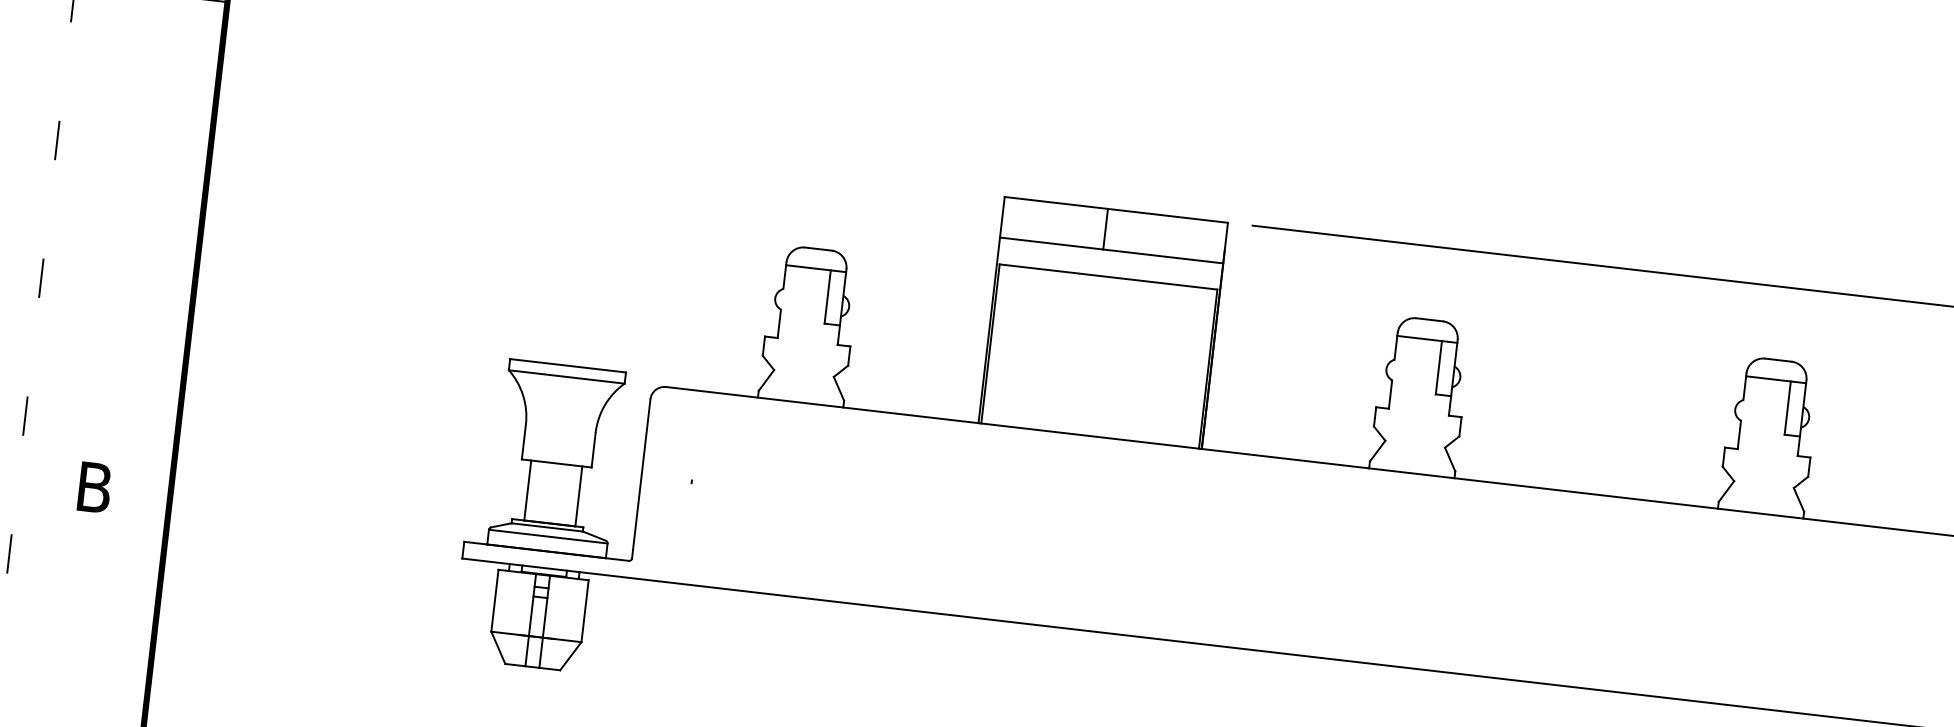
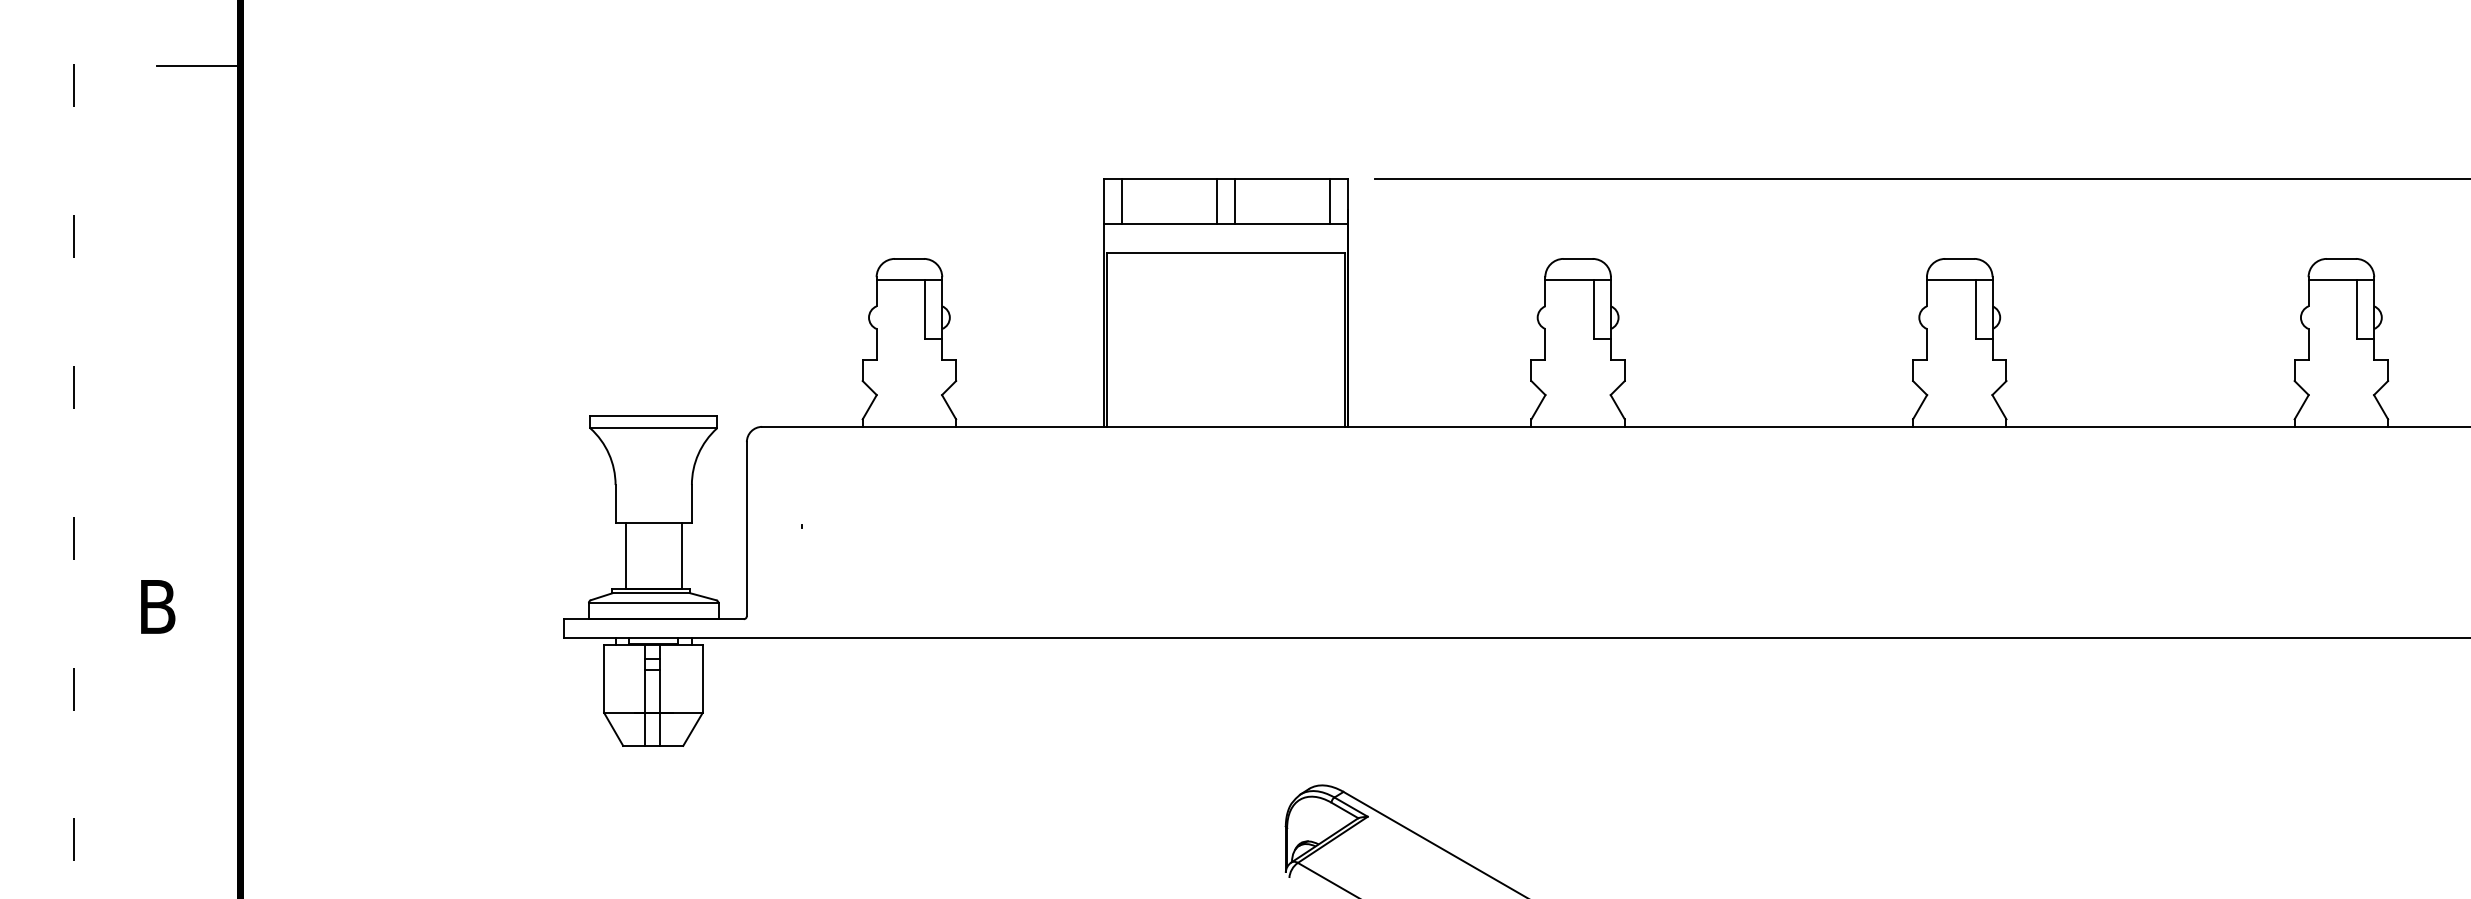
line: (1019, 219) -> (1122, 201), added
line: (1122, 231) -> (1235, 201), added
line: (1208, 241) -> (1329, 201), added

